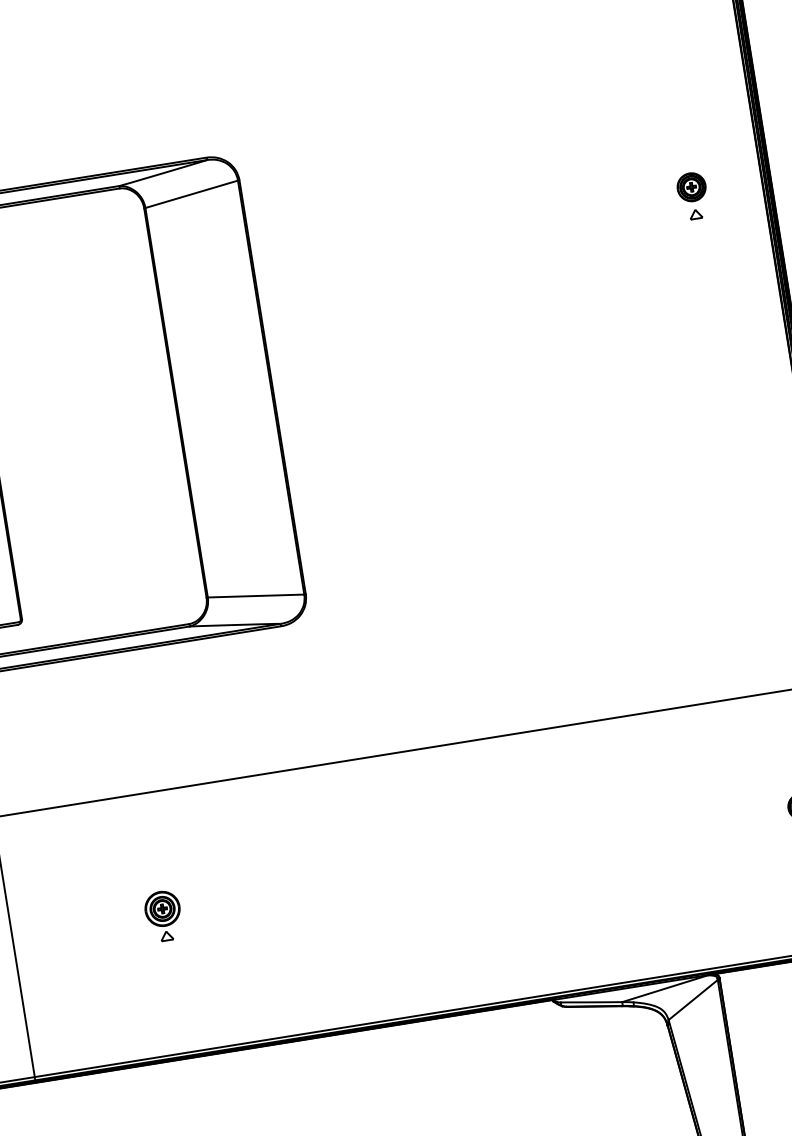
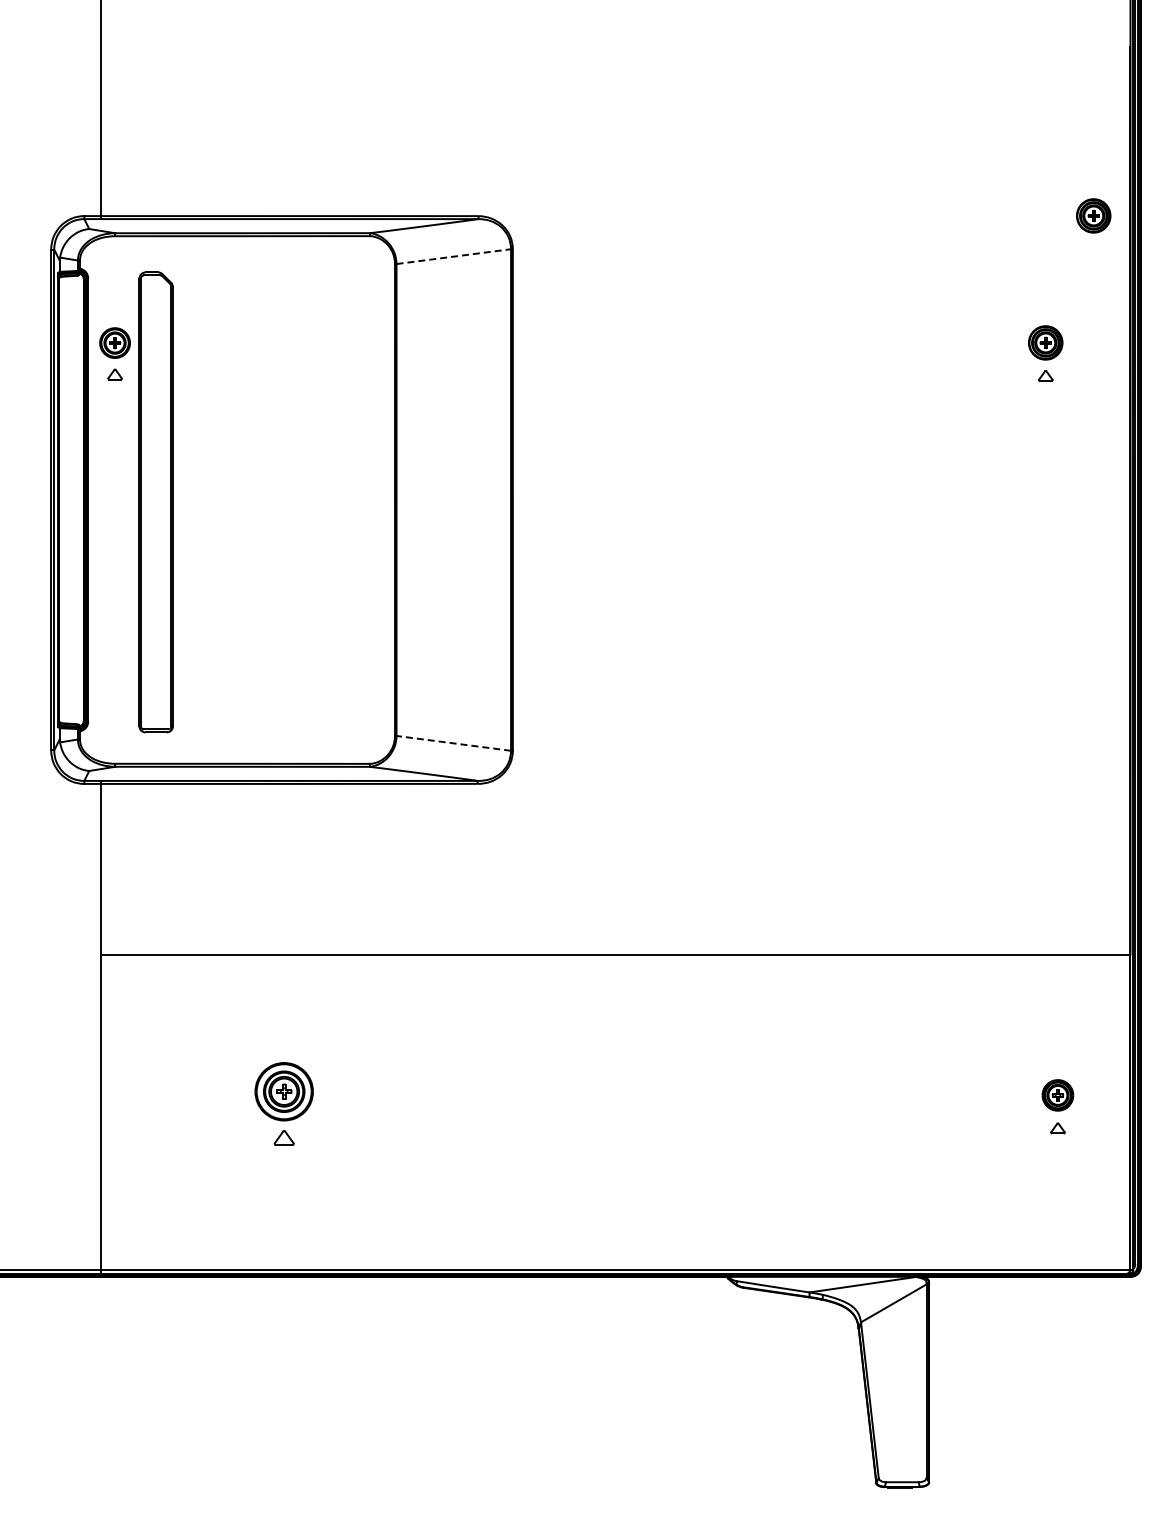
part: (714, 75) -> (1093, 215), added
line: (191, 194) -> (453, 256), solid -> dashed
line: (255, 596) -> (453, 743), solid -> dashed
part: (163, 916) -> (283, 1104), size x1.4

